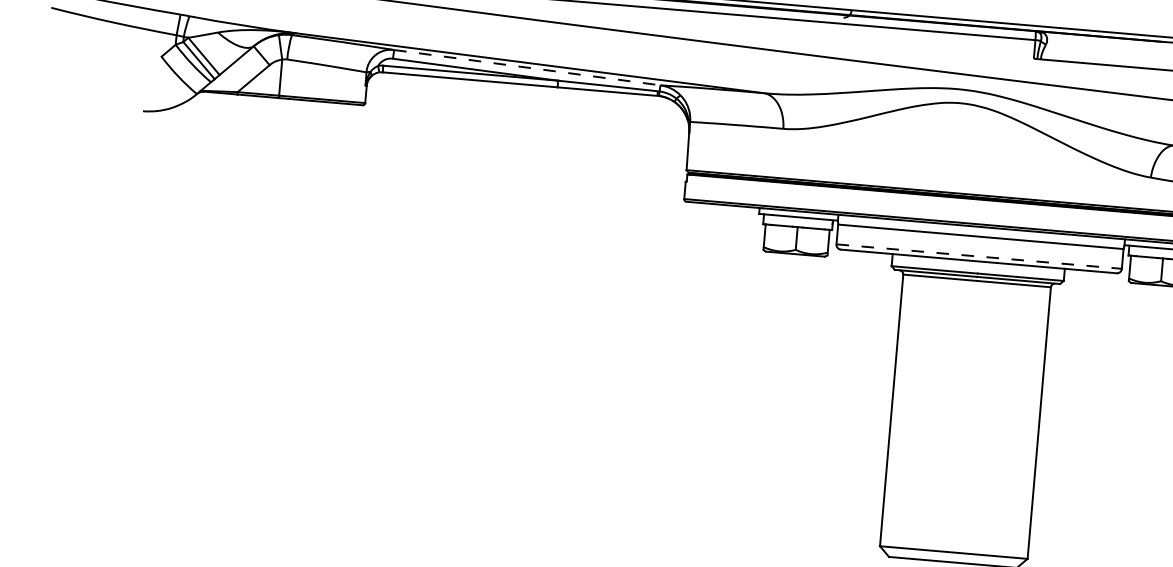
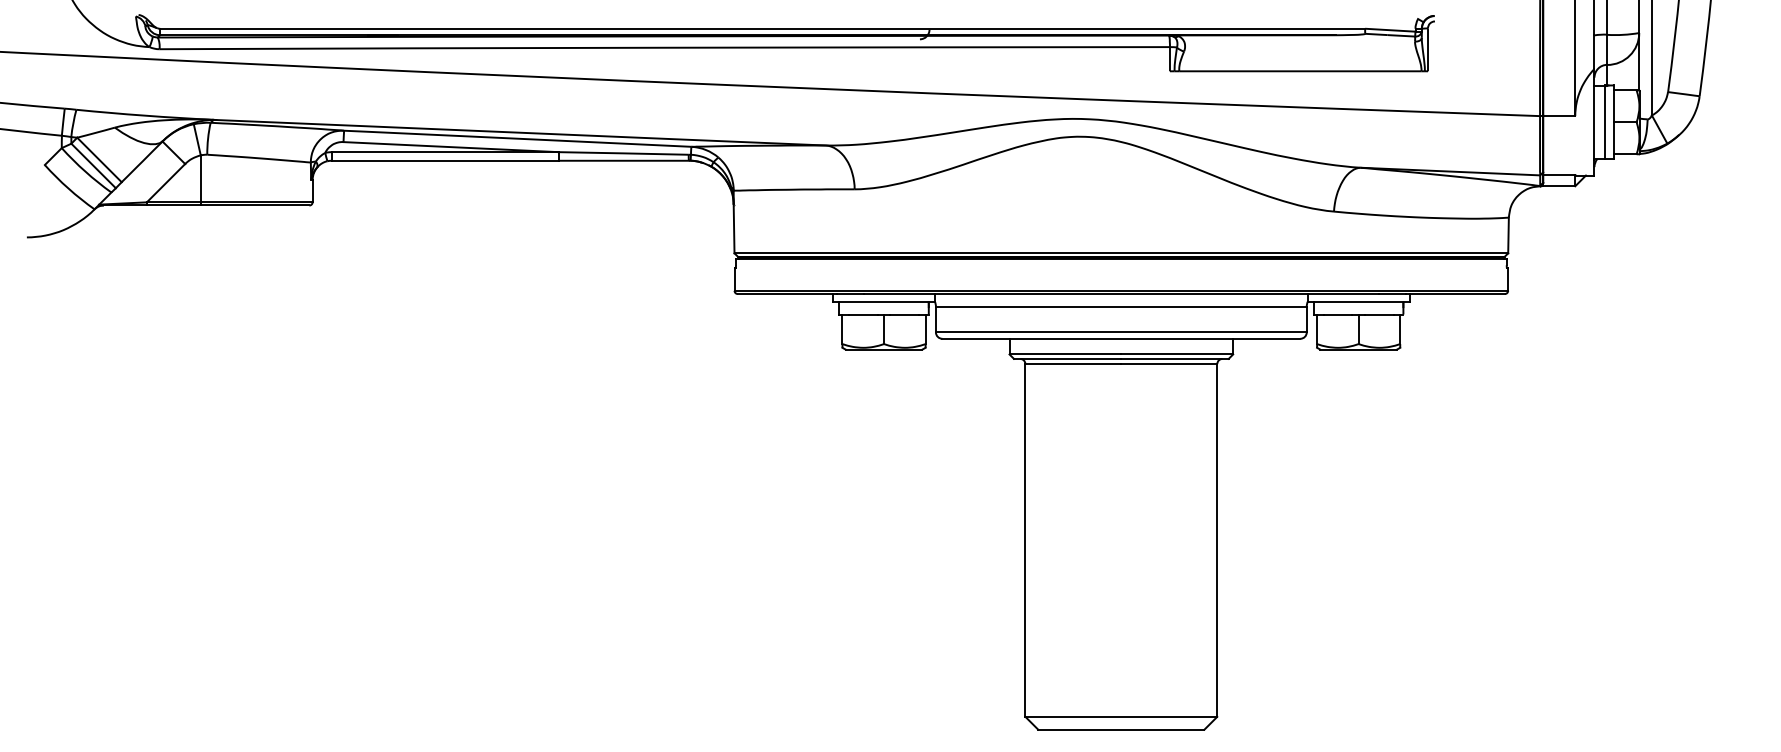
line: (526, 67) -> (516, 138), dashed -> solid
line: (979, 256) -> (1121, 332), dashed -> solid

